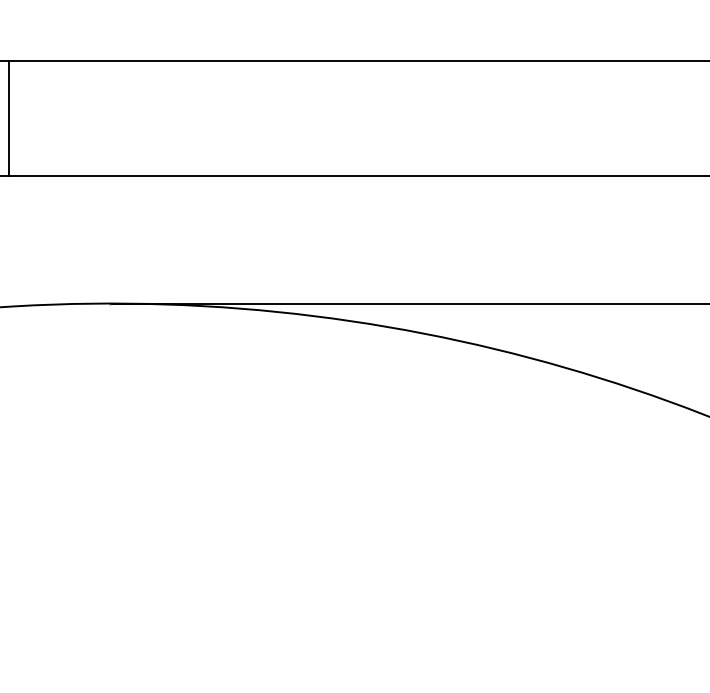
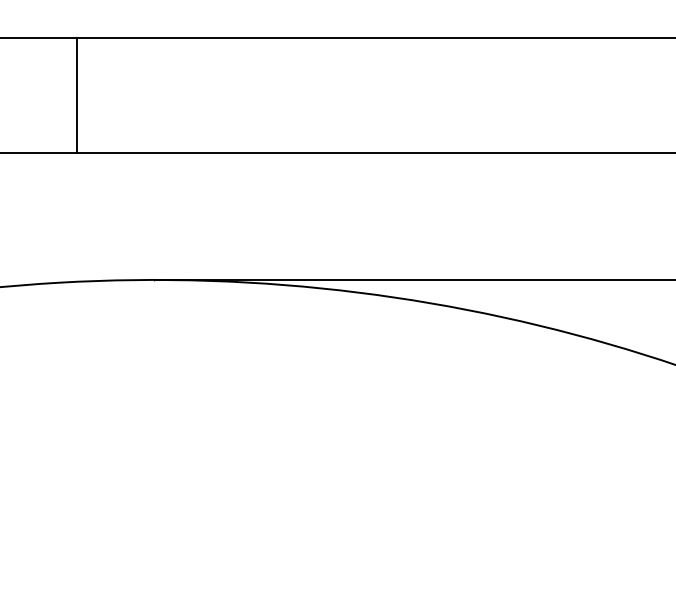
line: (9, 118) -> (77, 94), moved

